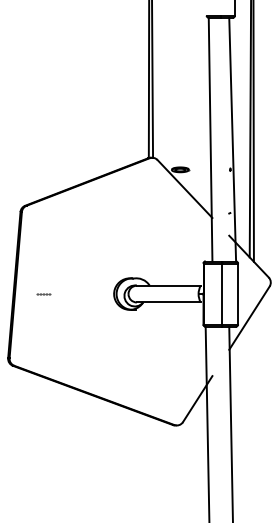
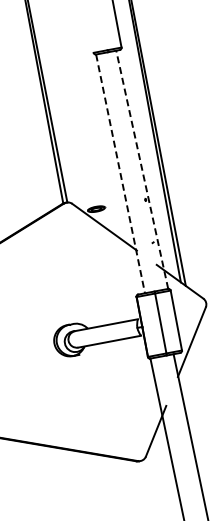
line: (210, 139) -> (120, 173), solid -> dashed
line: (232, 139) -> (142, 169), solid -> dashed

